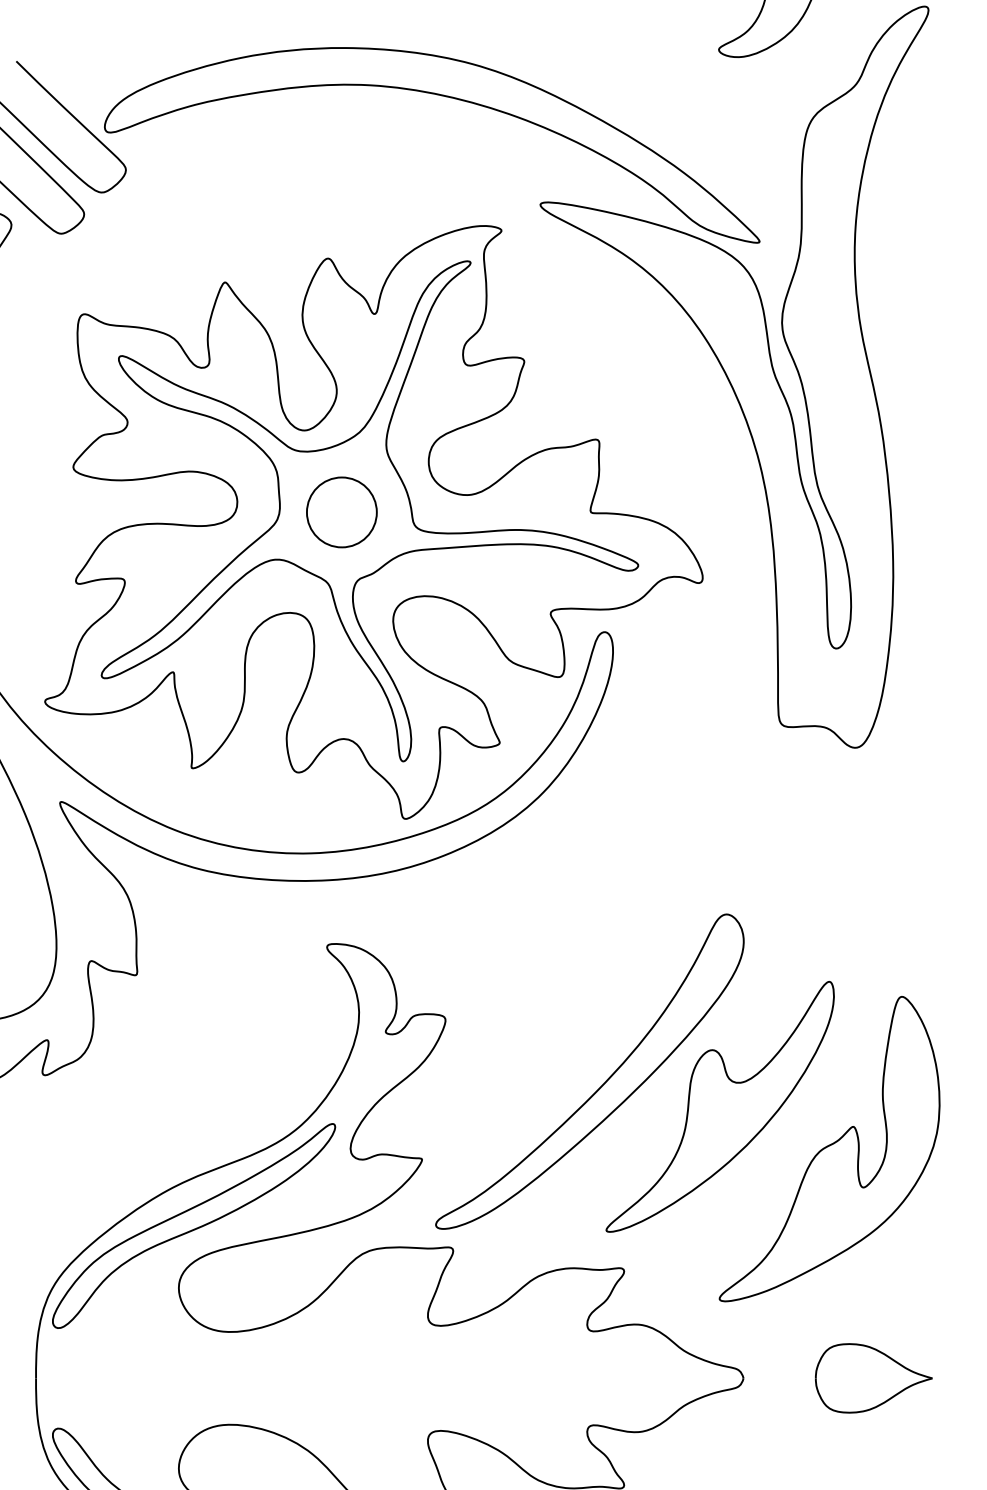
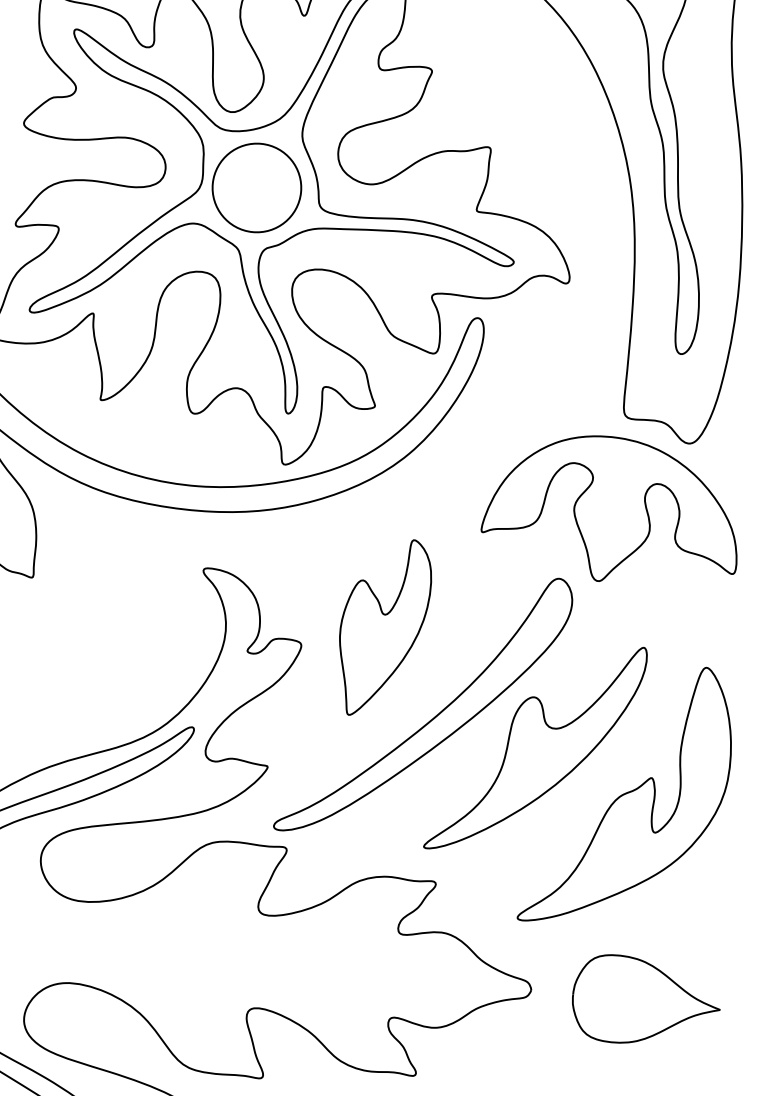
part: (341, 512) -> (256, 188), size x1.43
part: (778, 830) -> (613, 509), added
part: (535, 989) -> (383, 627), added
part: (873, 1378) -> (646, 1002), size x1.43

